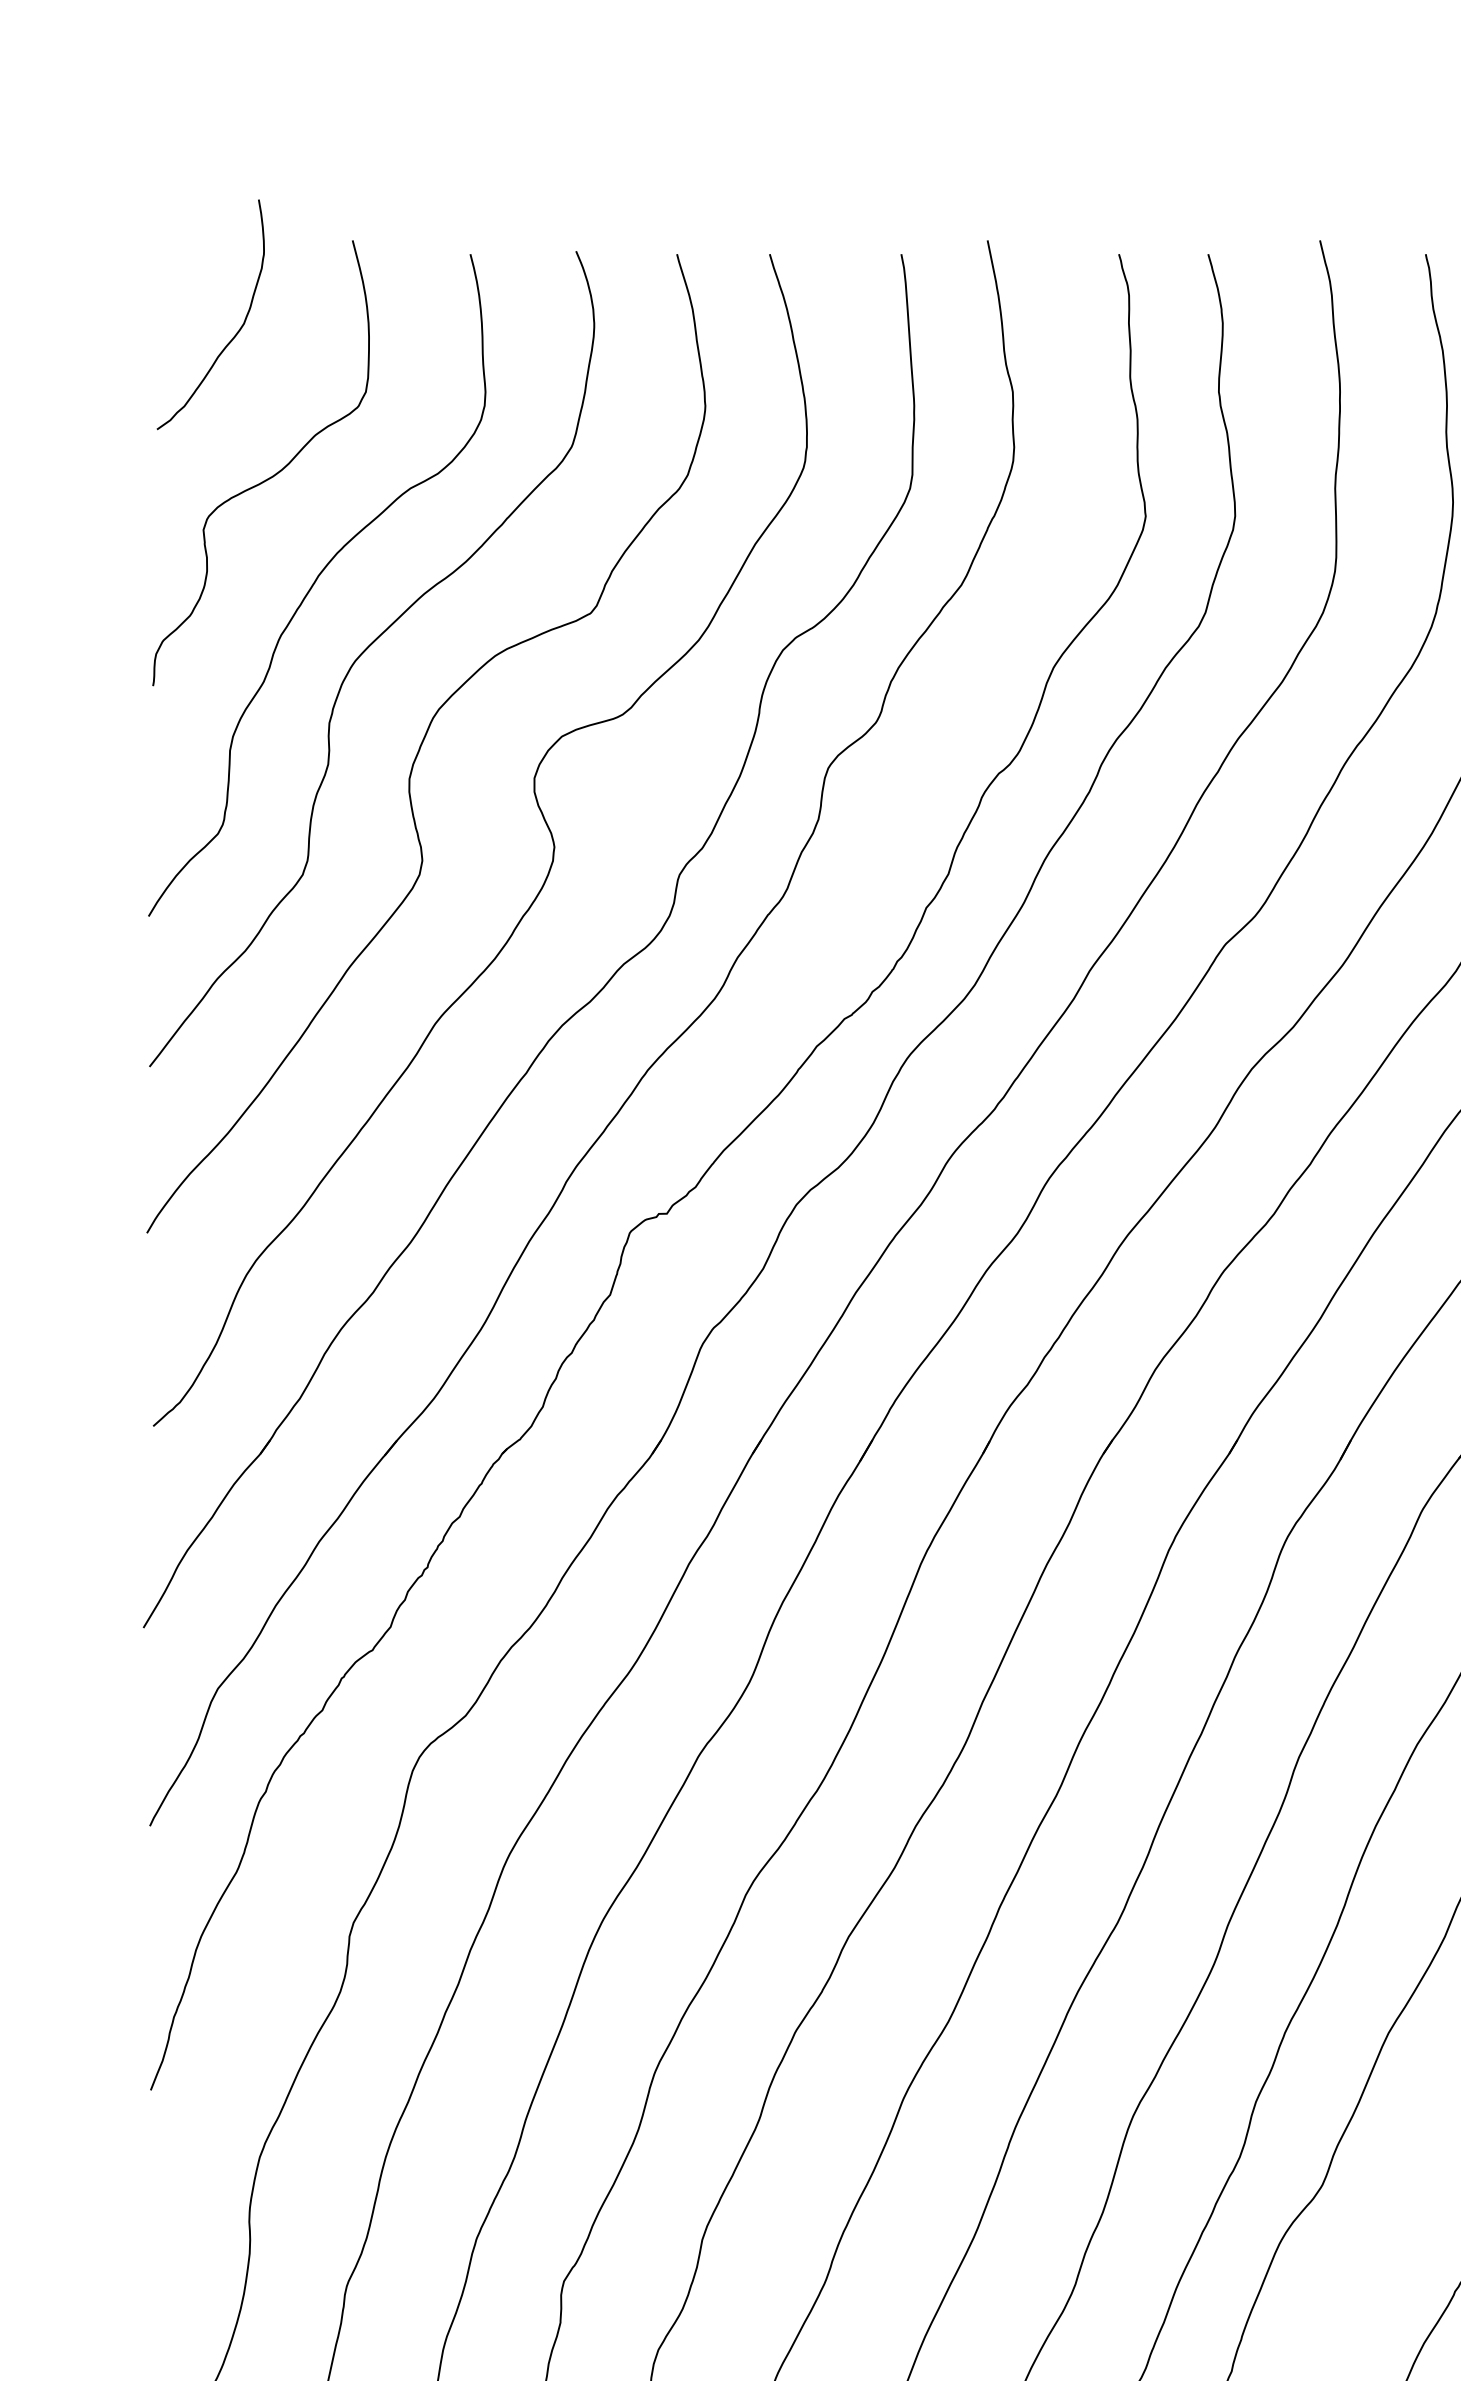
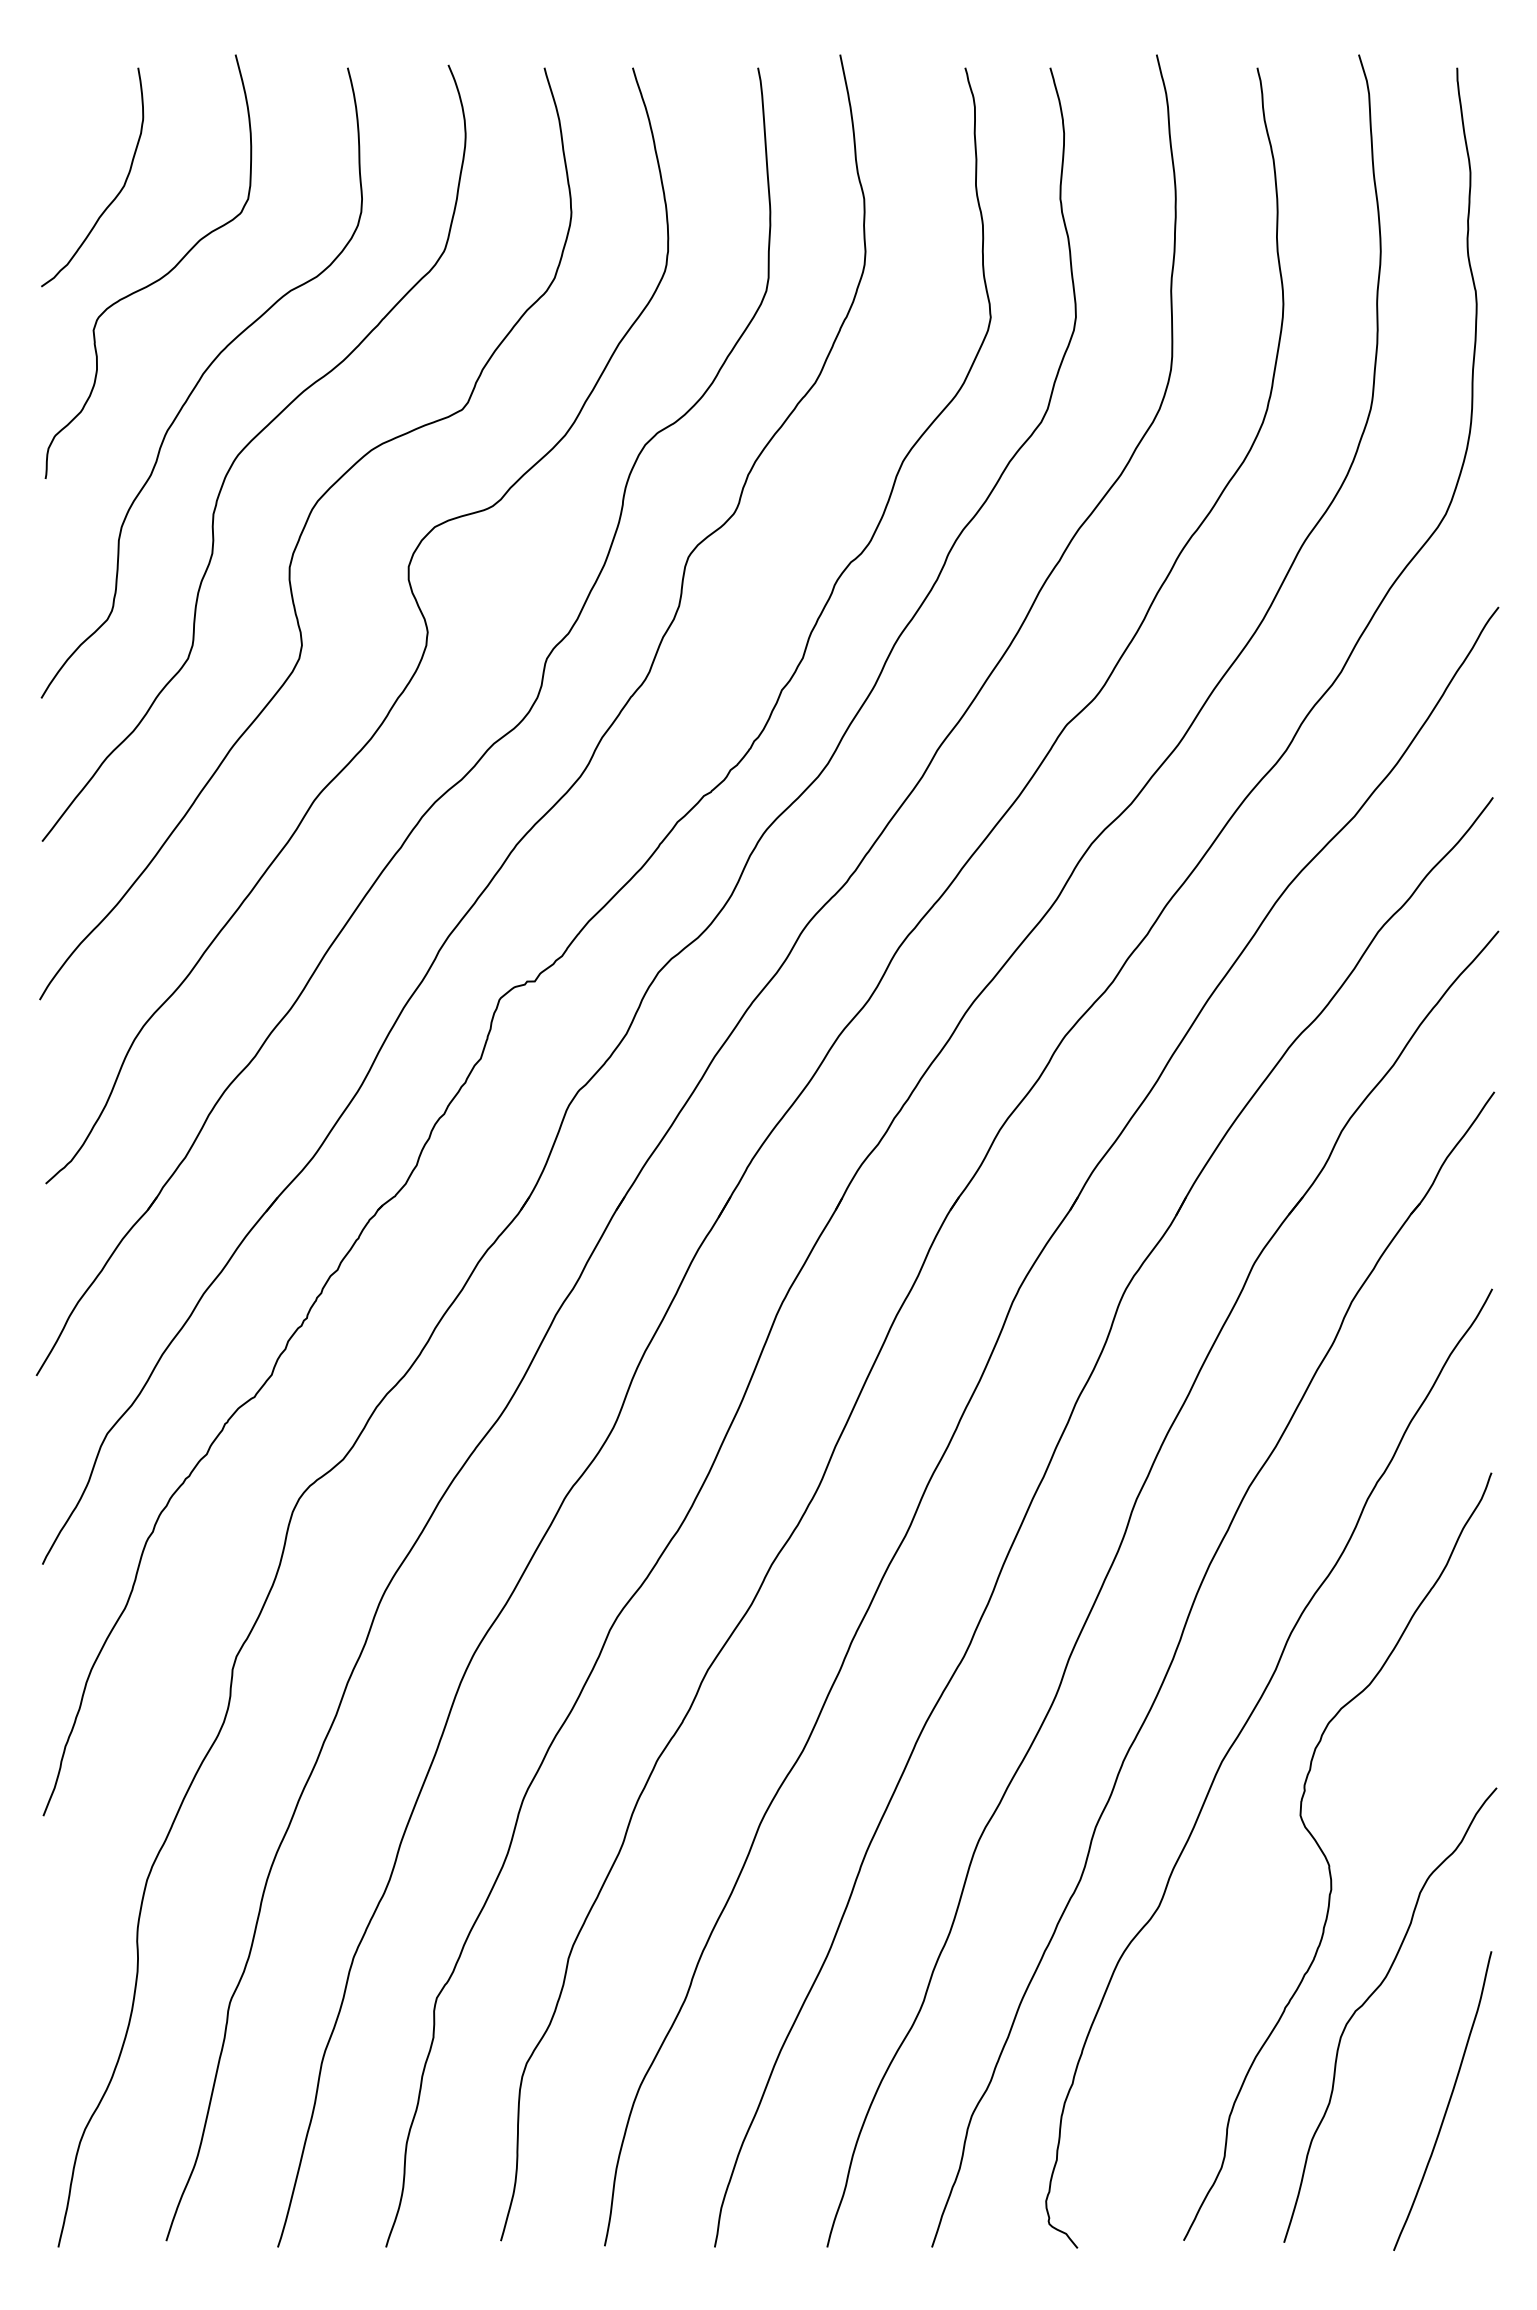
curve: (237, 331) -> (117, 193), moved

